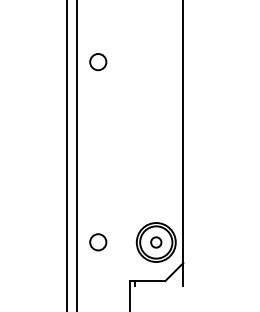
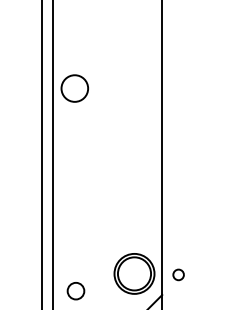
circle: (98, 62) -> (75, 89), size x1.6
circle: (98, 242) -> (76, 291), moved
circle: (156, 242) -> (178, 274), moved

